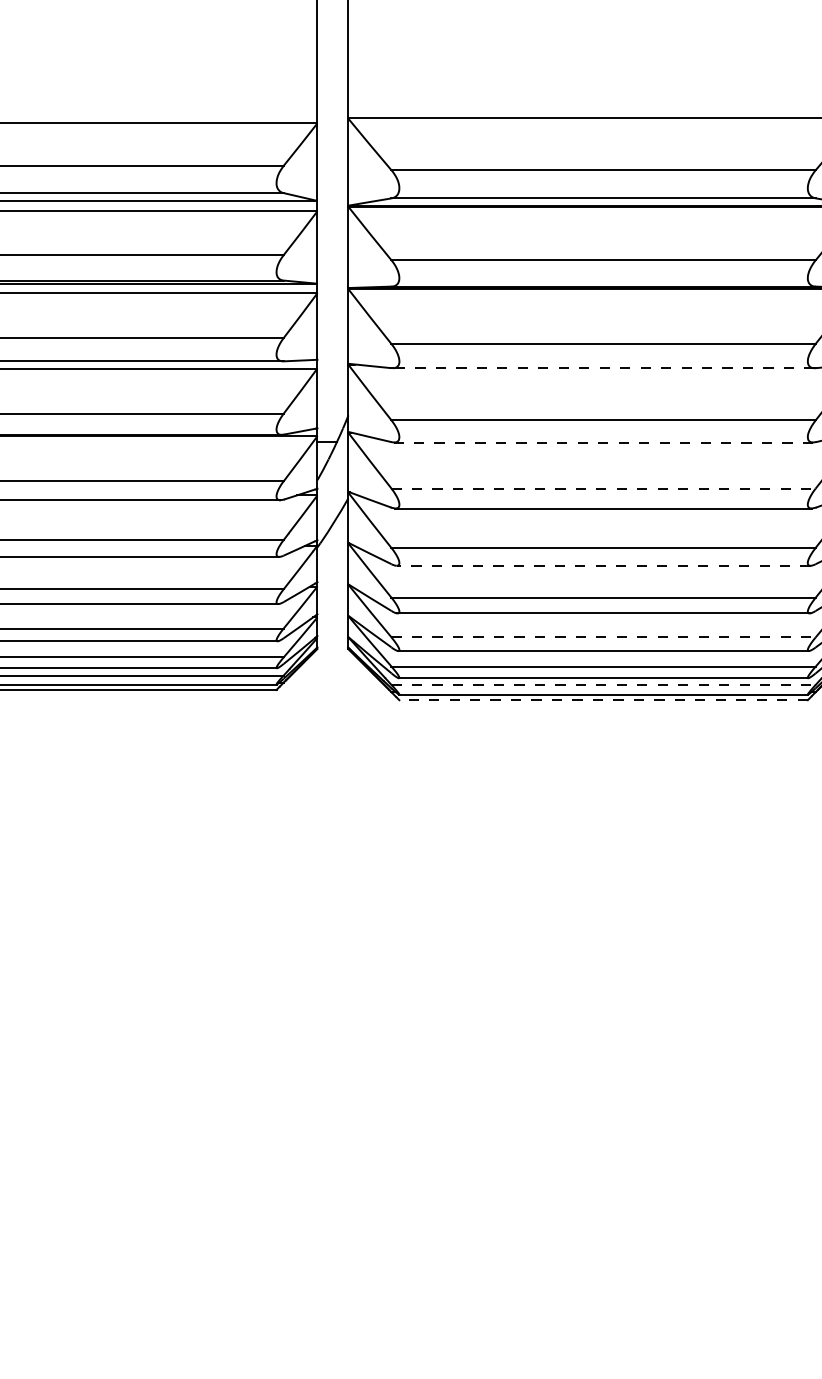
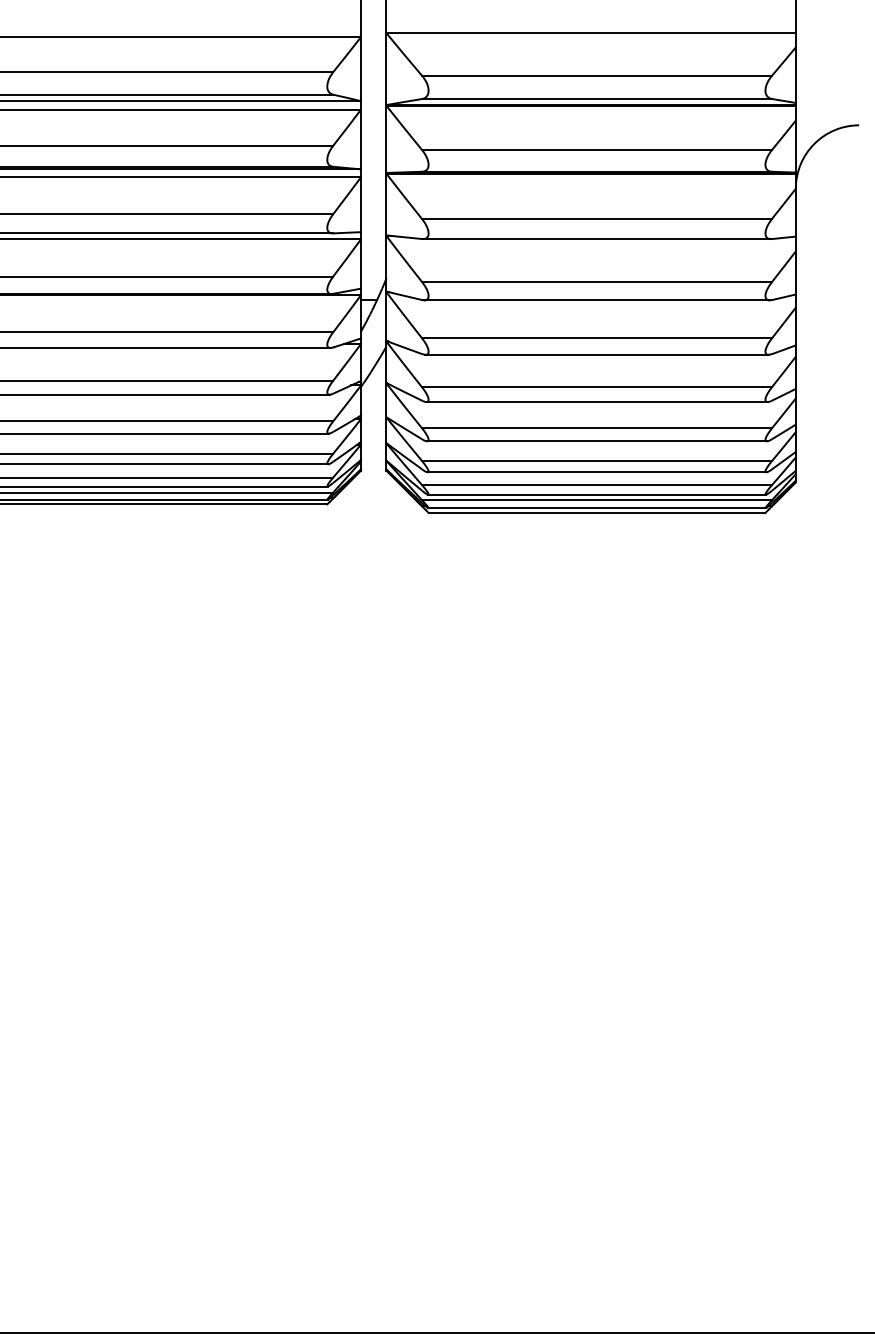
line: (602, 368) -> (596, 239), dashed -> solid
line: (604, 442) -> (597, 300), dashed -> solid
line: (604, 488) -> (597, 338), dashed -> solid
line: (604, 566) -> (597, 402), dashed -> solid
line: (604, 637) -> (597, 461), dashed -> solid
line: (604, 685) -> (597, 500), dashed -> solid
line: (602, 699) -> (596, 512), dashed -> solid

